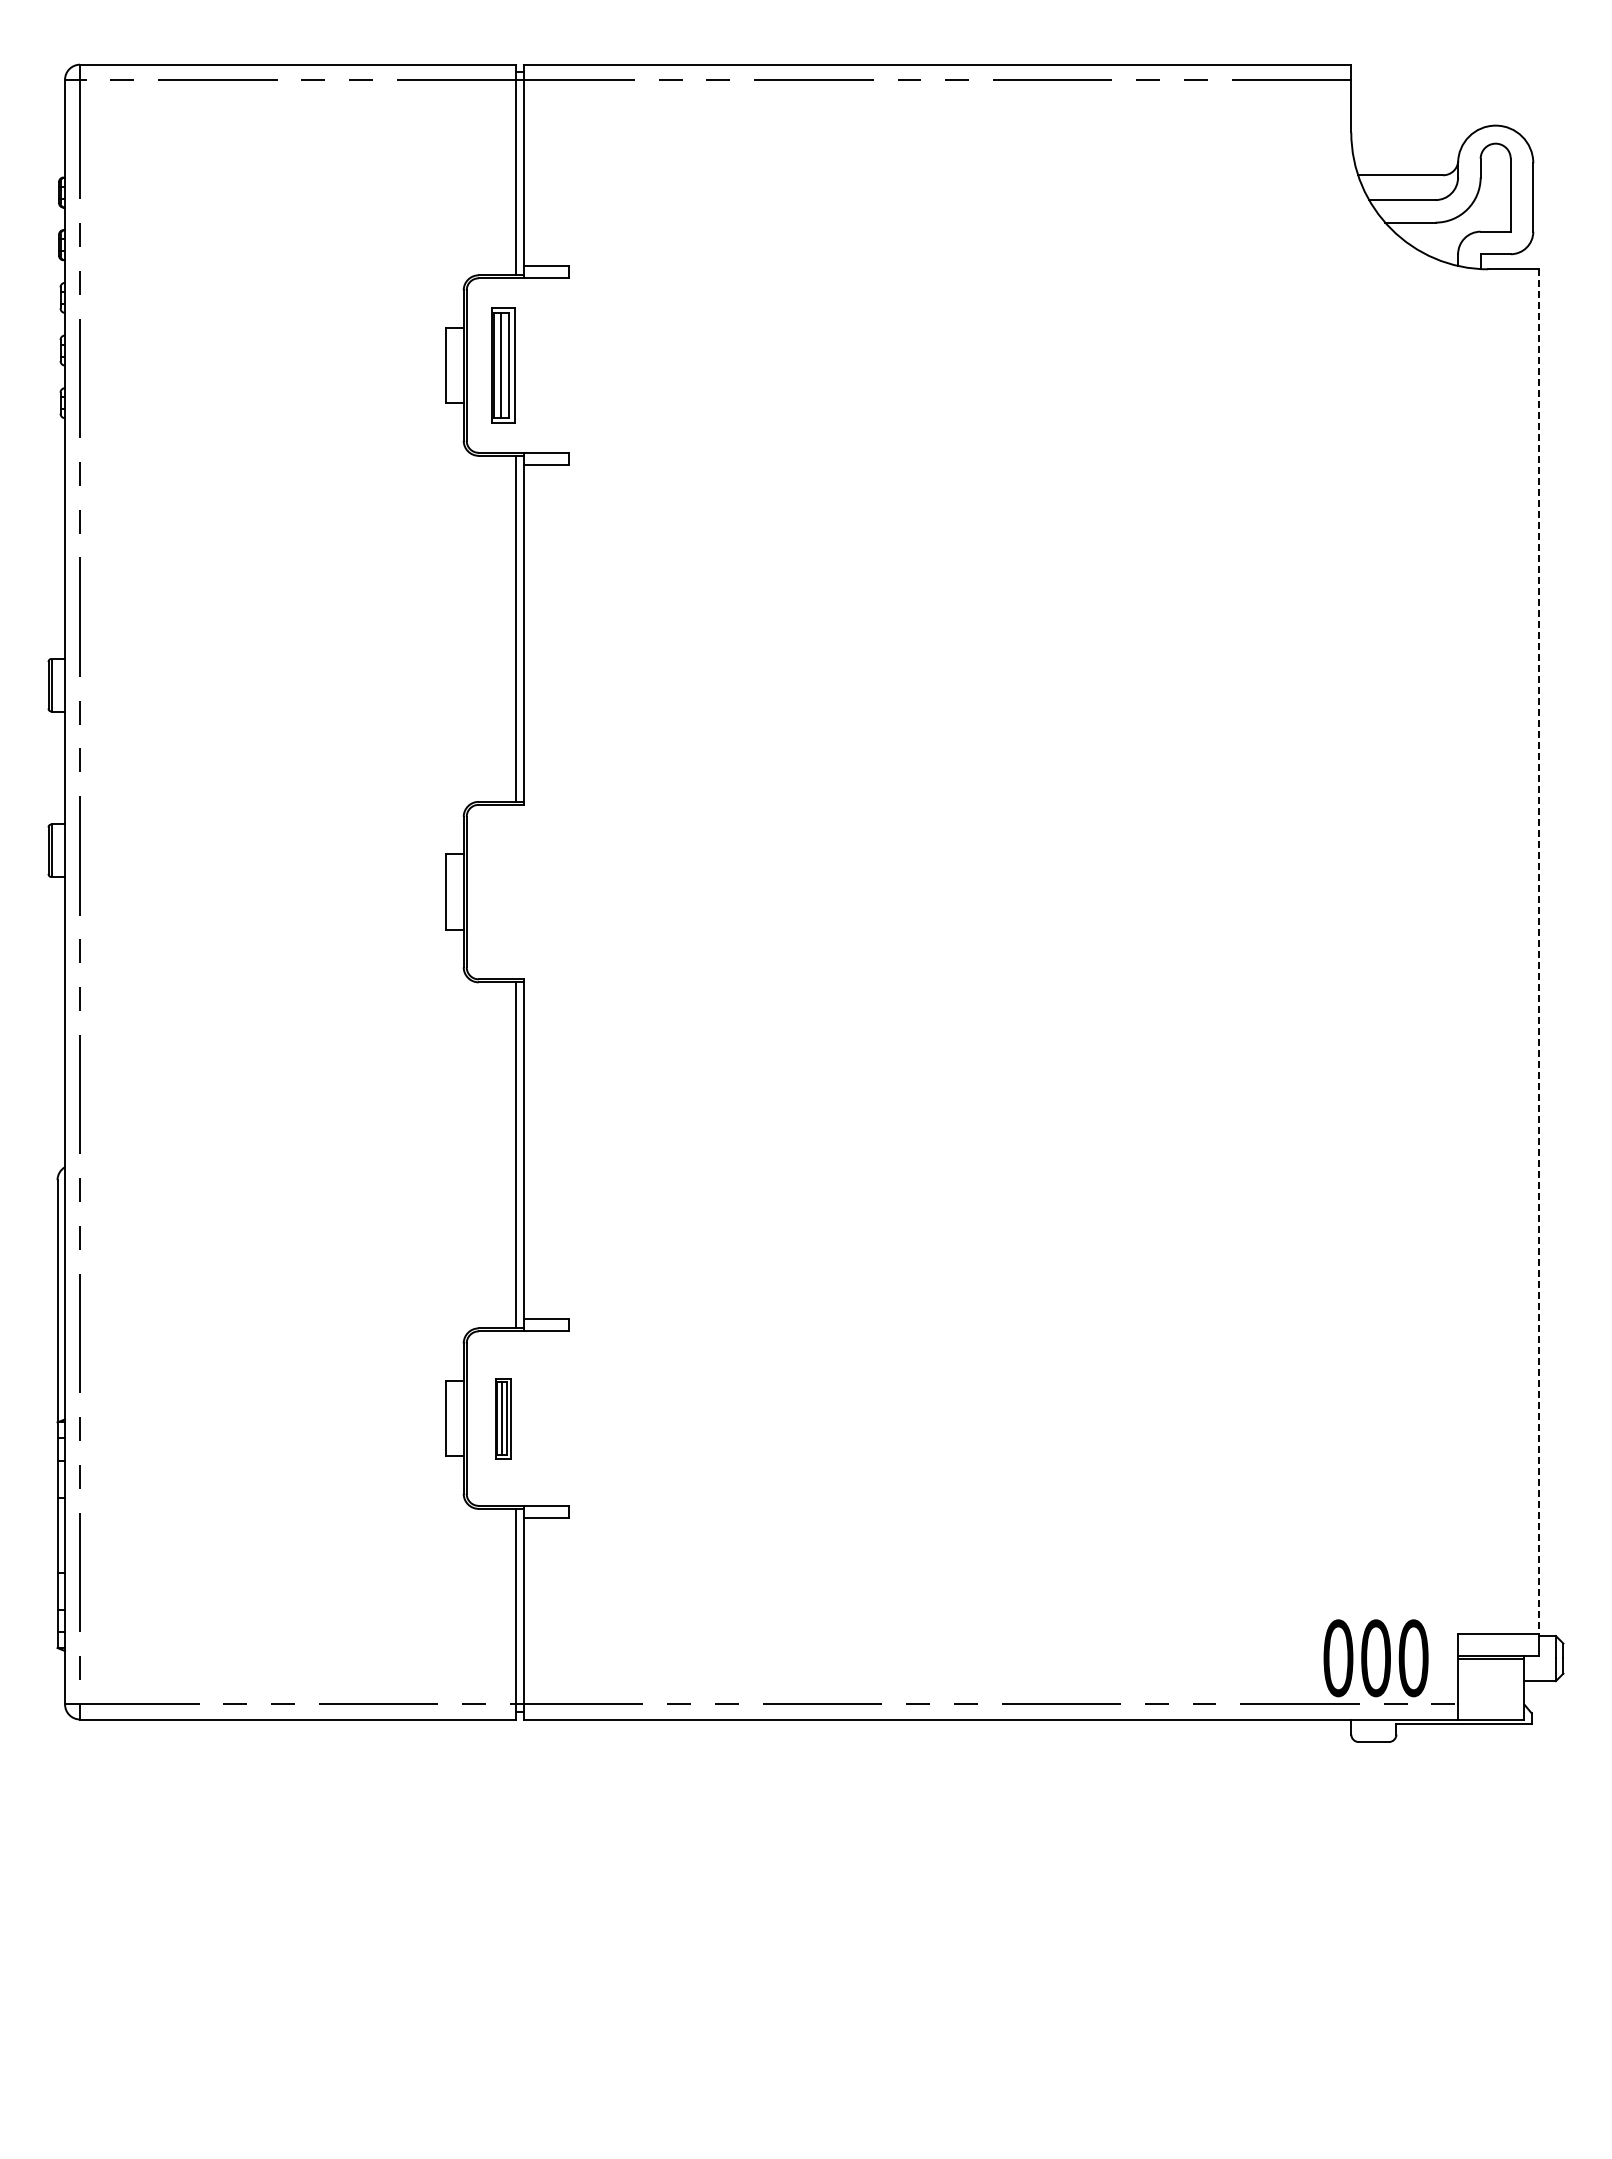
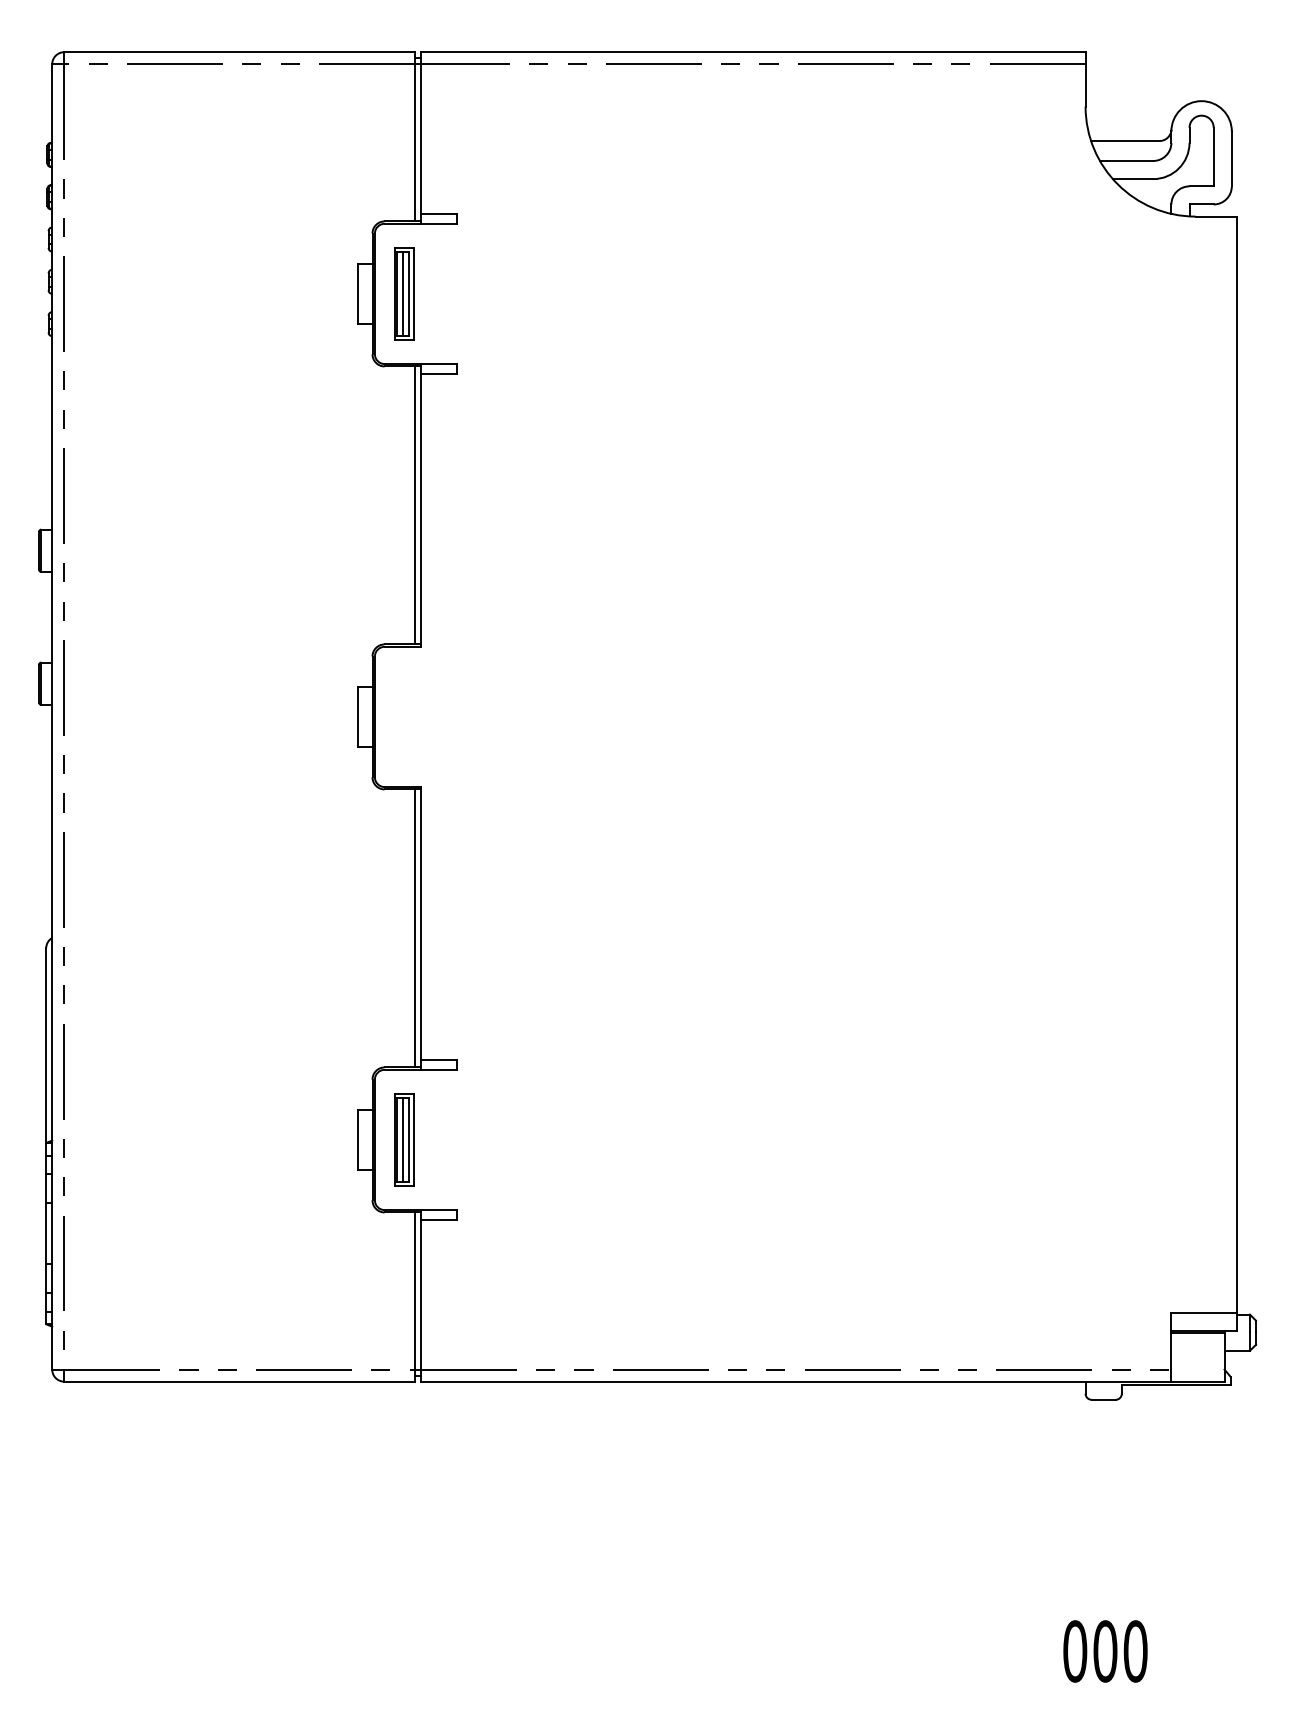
line: (1539, 952) -> (1236, 765), dashed -> solid
part: (503, 1418) -> (404, 1139), size x1.43
text: (1375, 1658) -> (1105, 1651), moved

